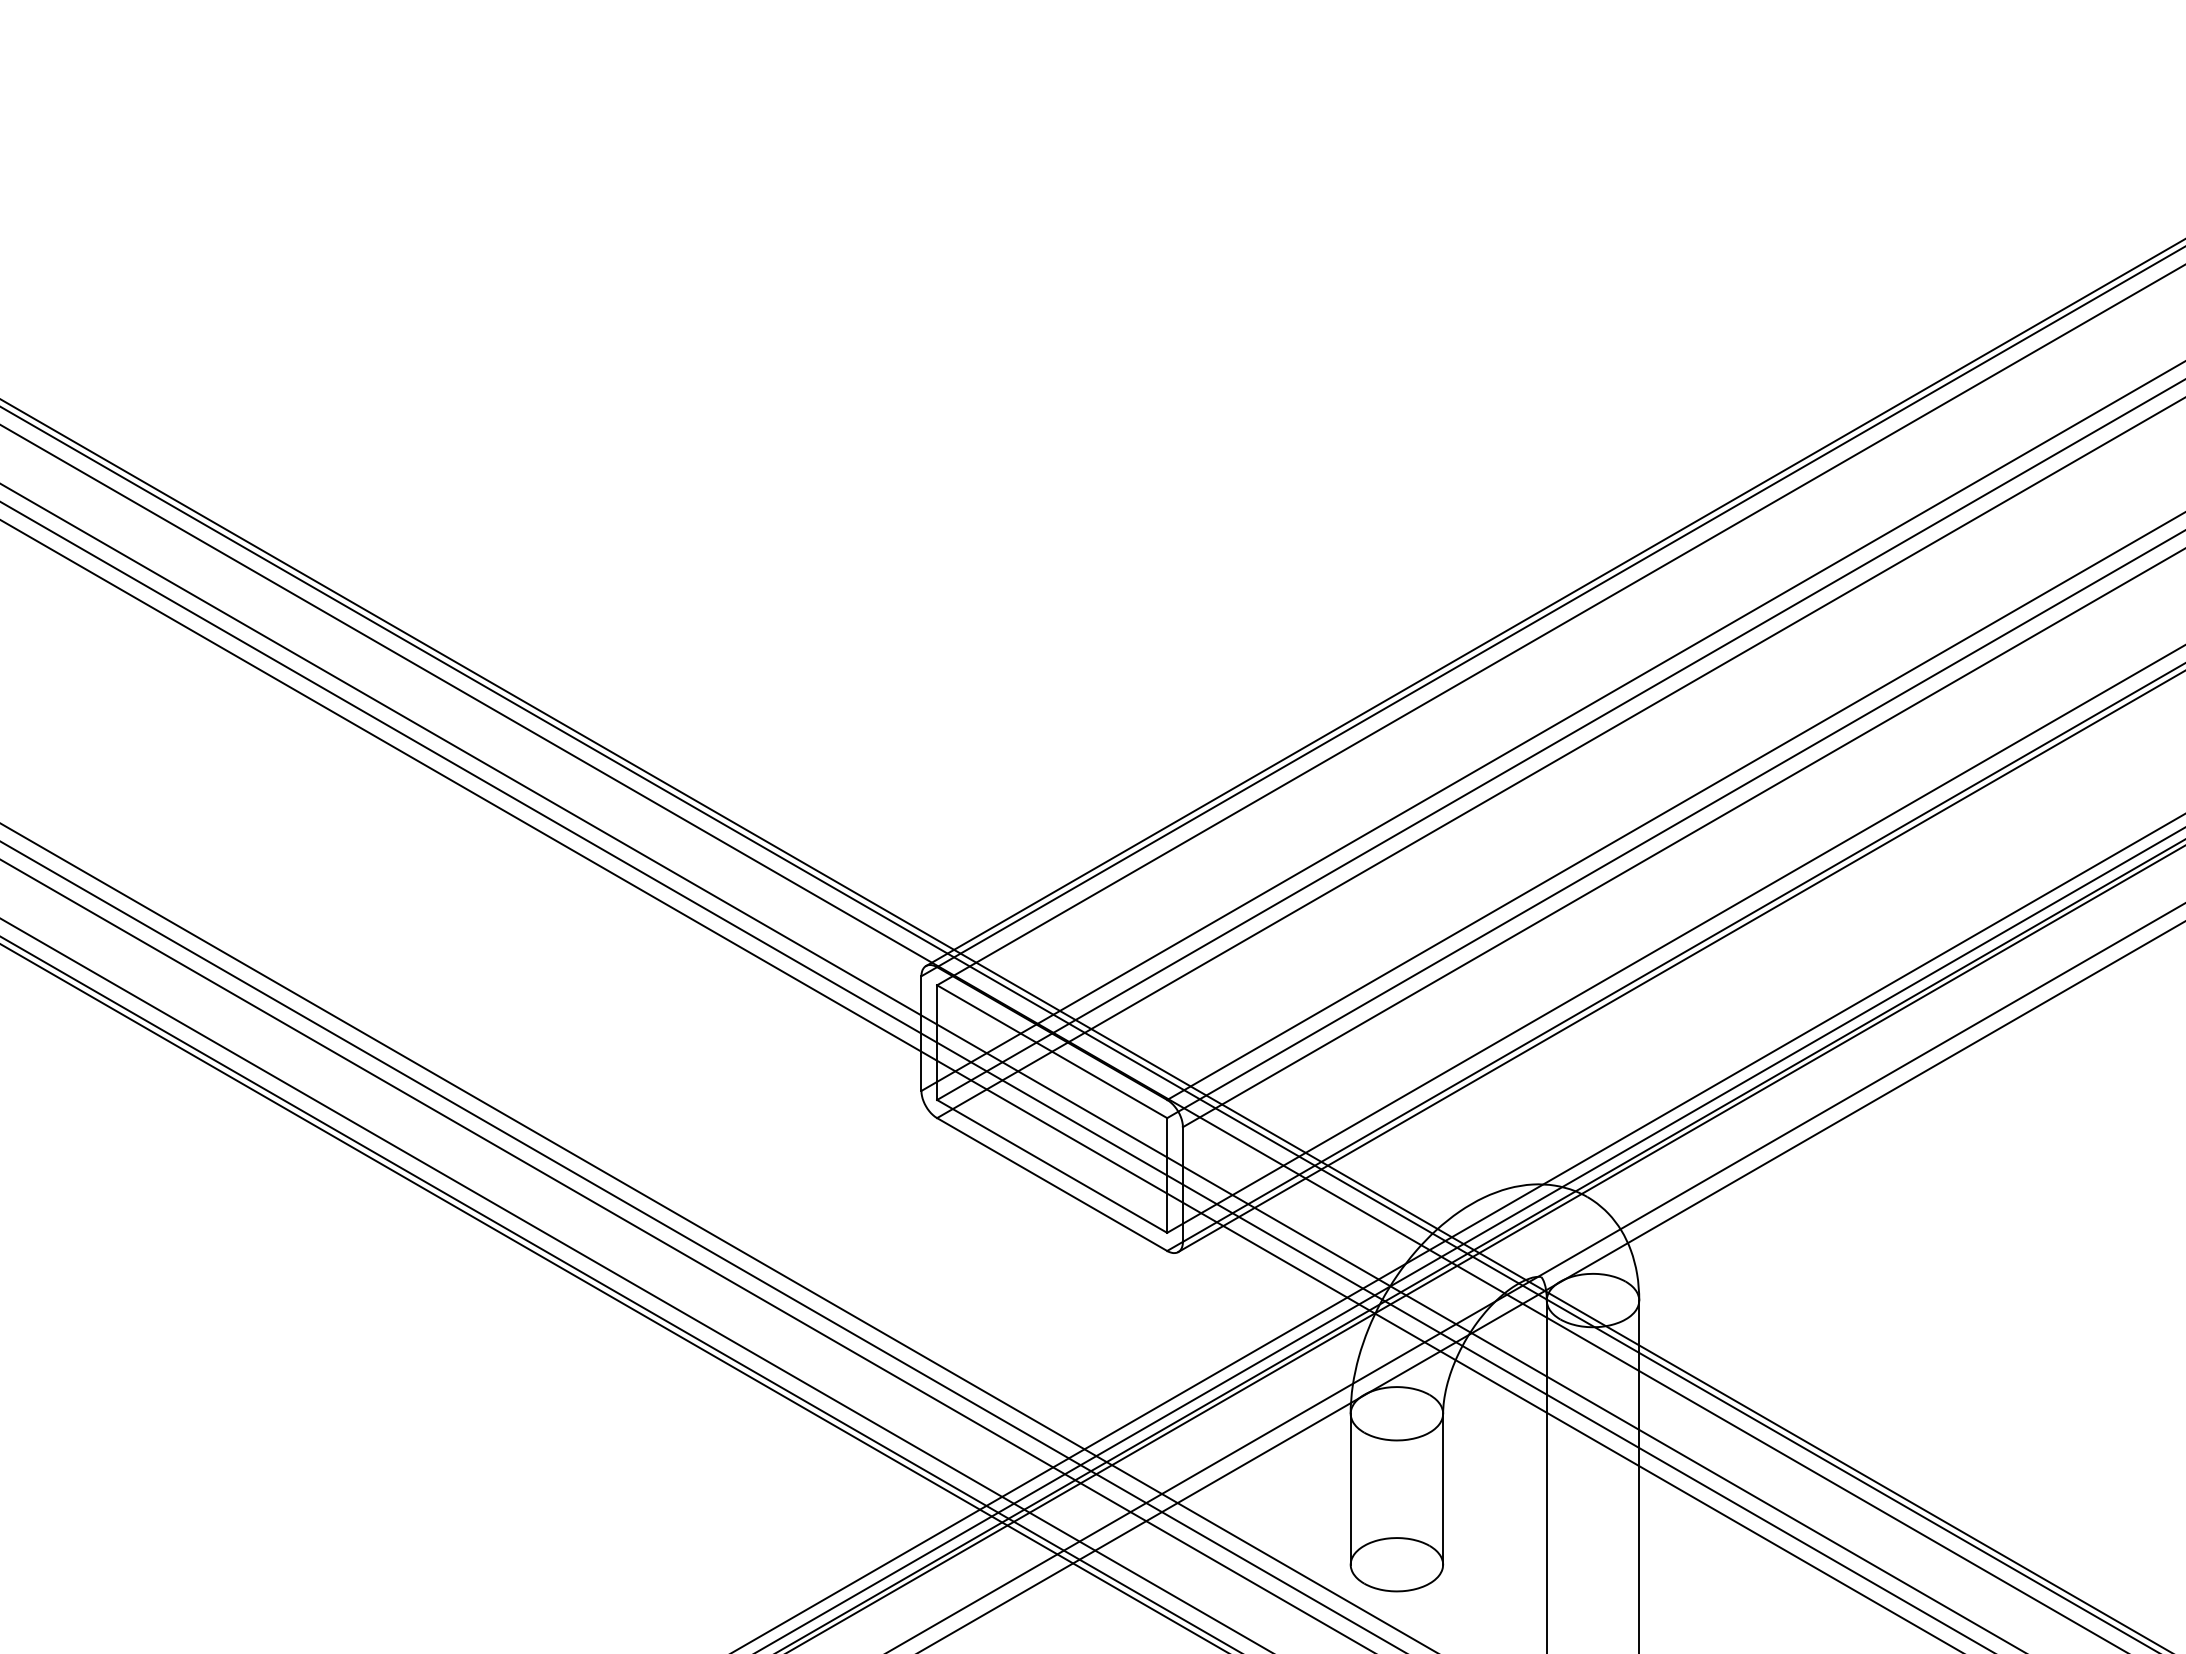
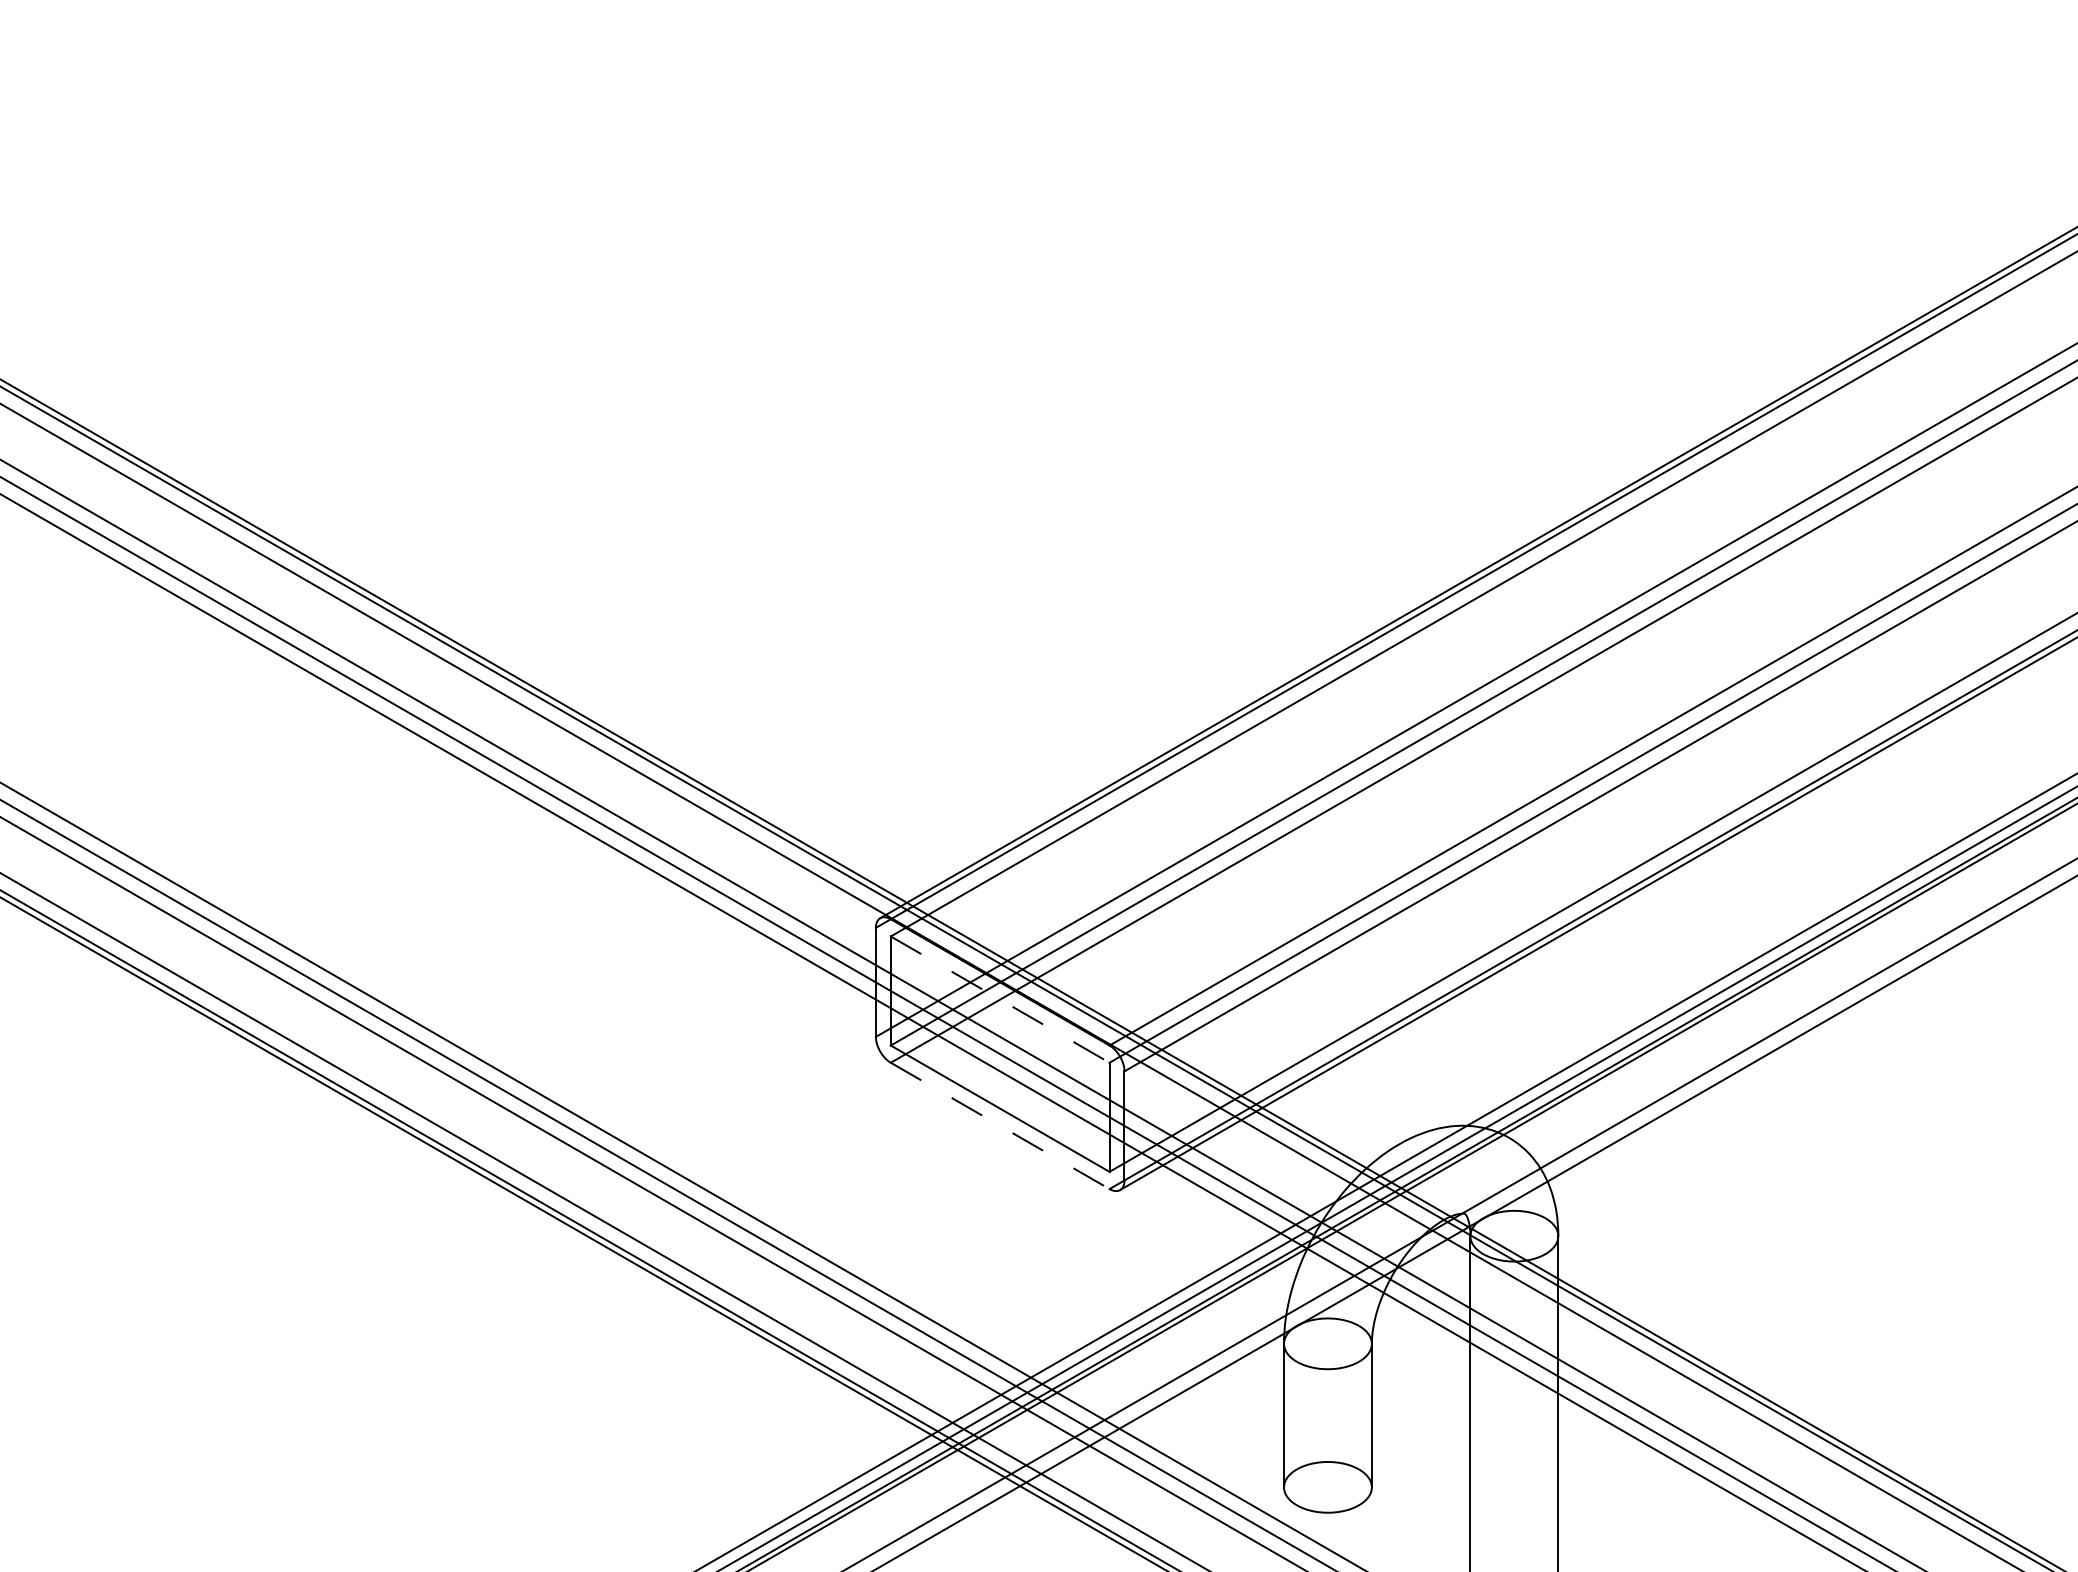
line: (1052, 1051) -> (1000, 999), solid -> dashed
line: (1052, 1184) -> (1000, 1125), solid -> dashed

